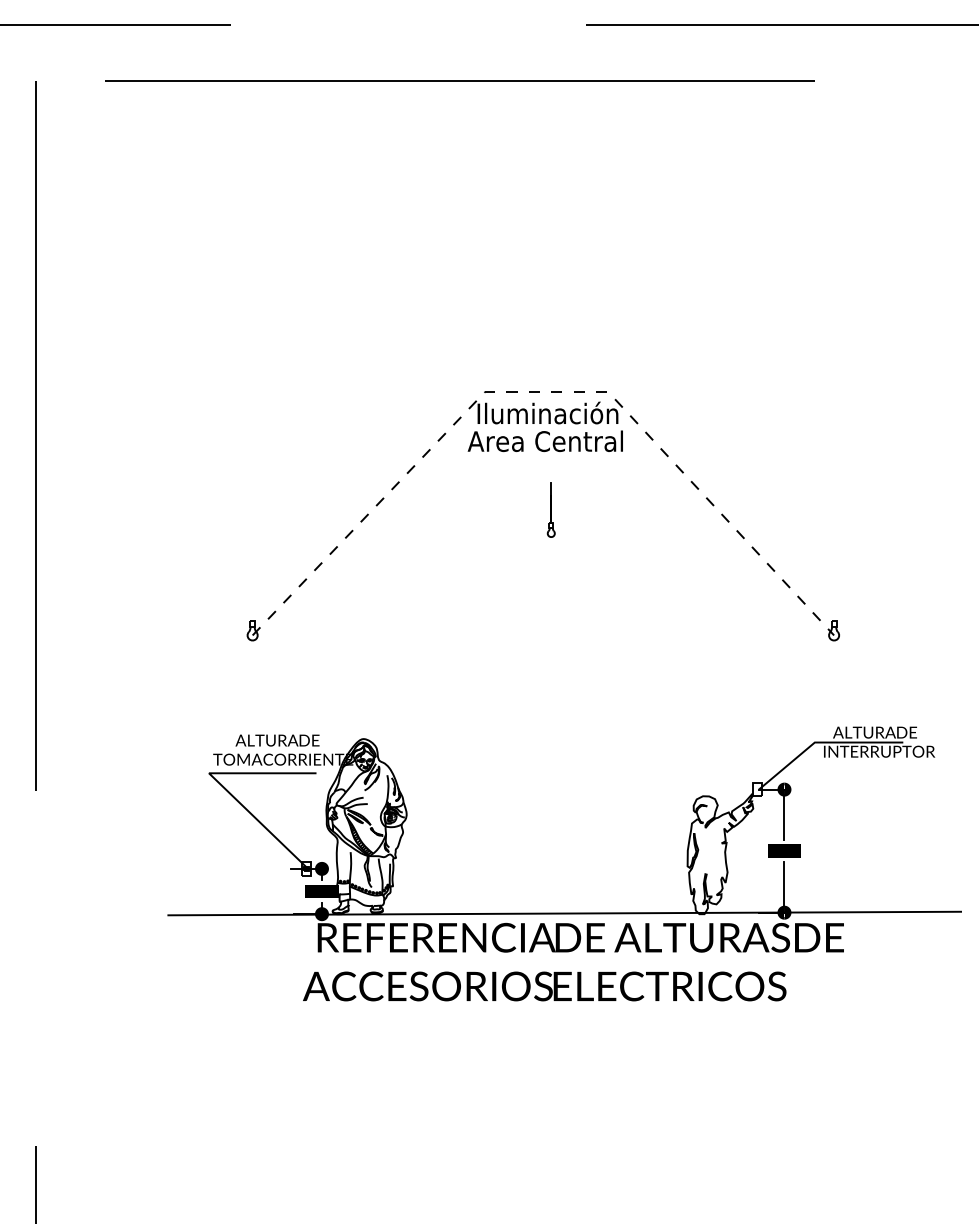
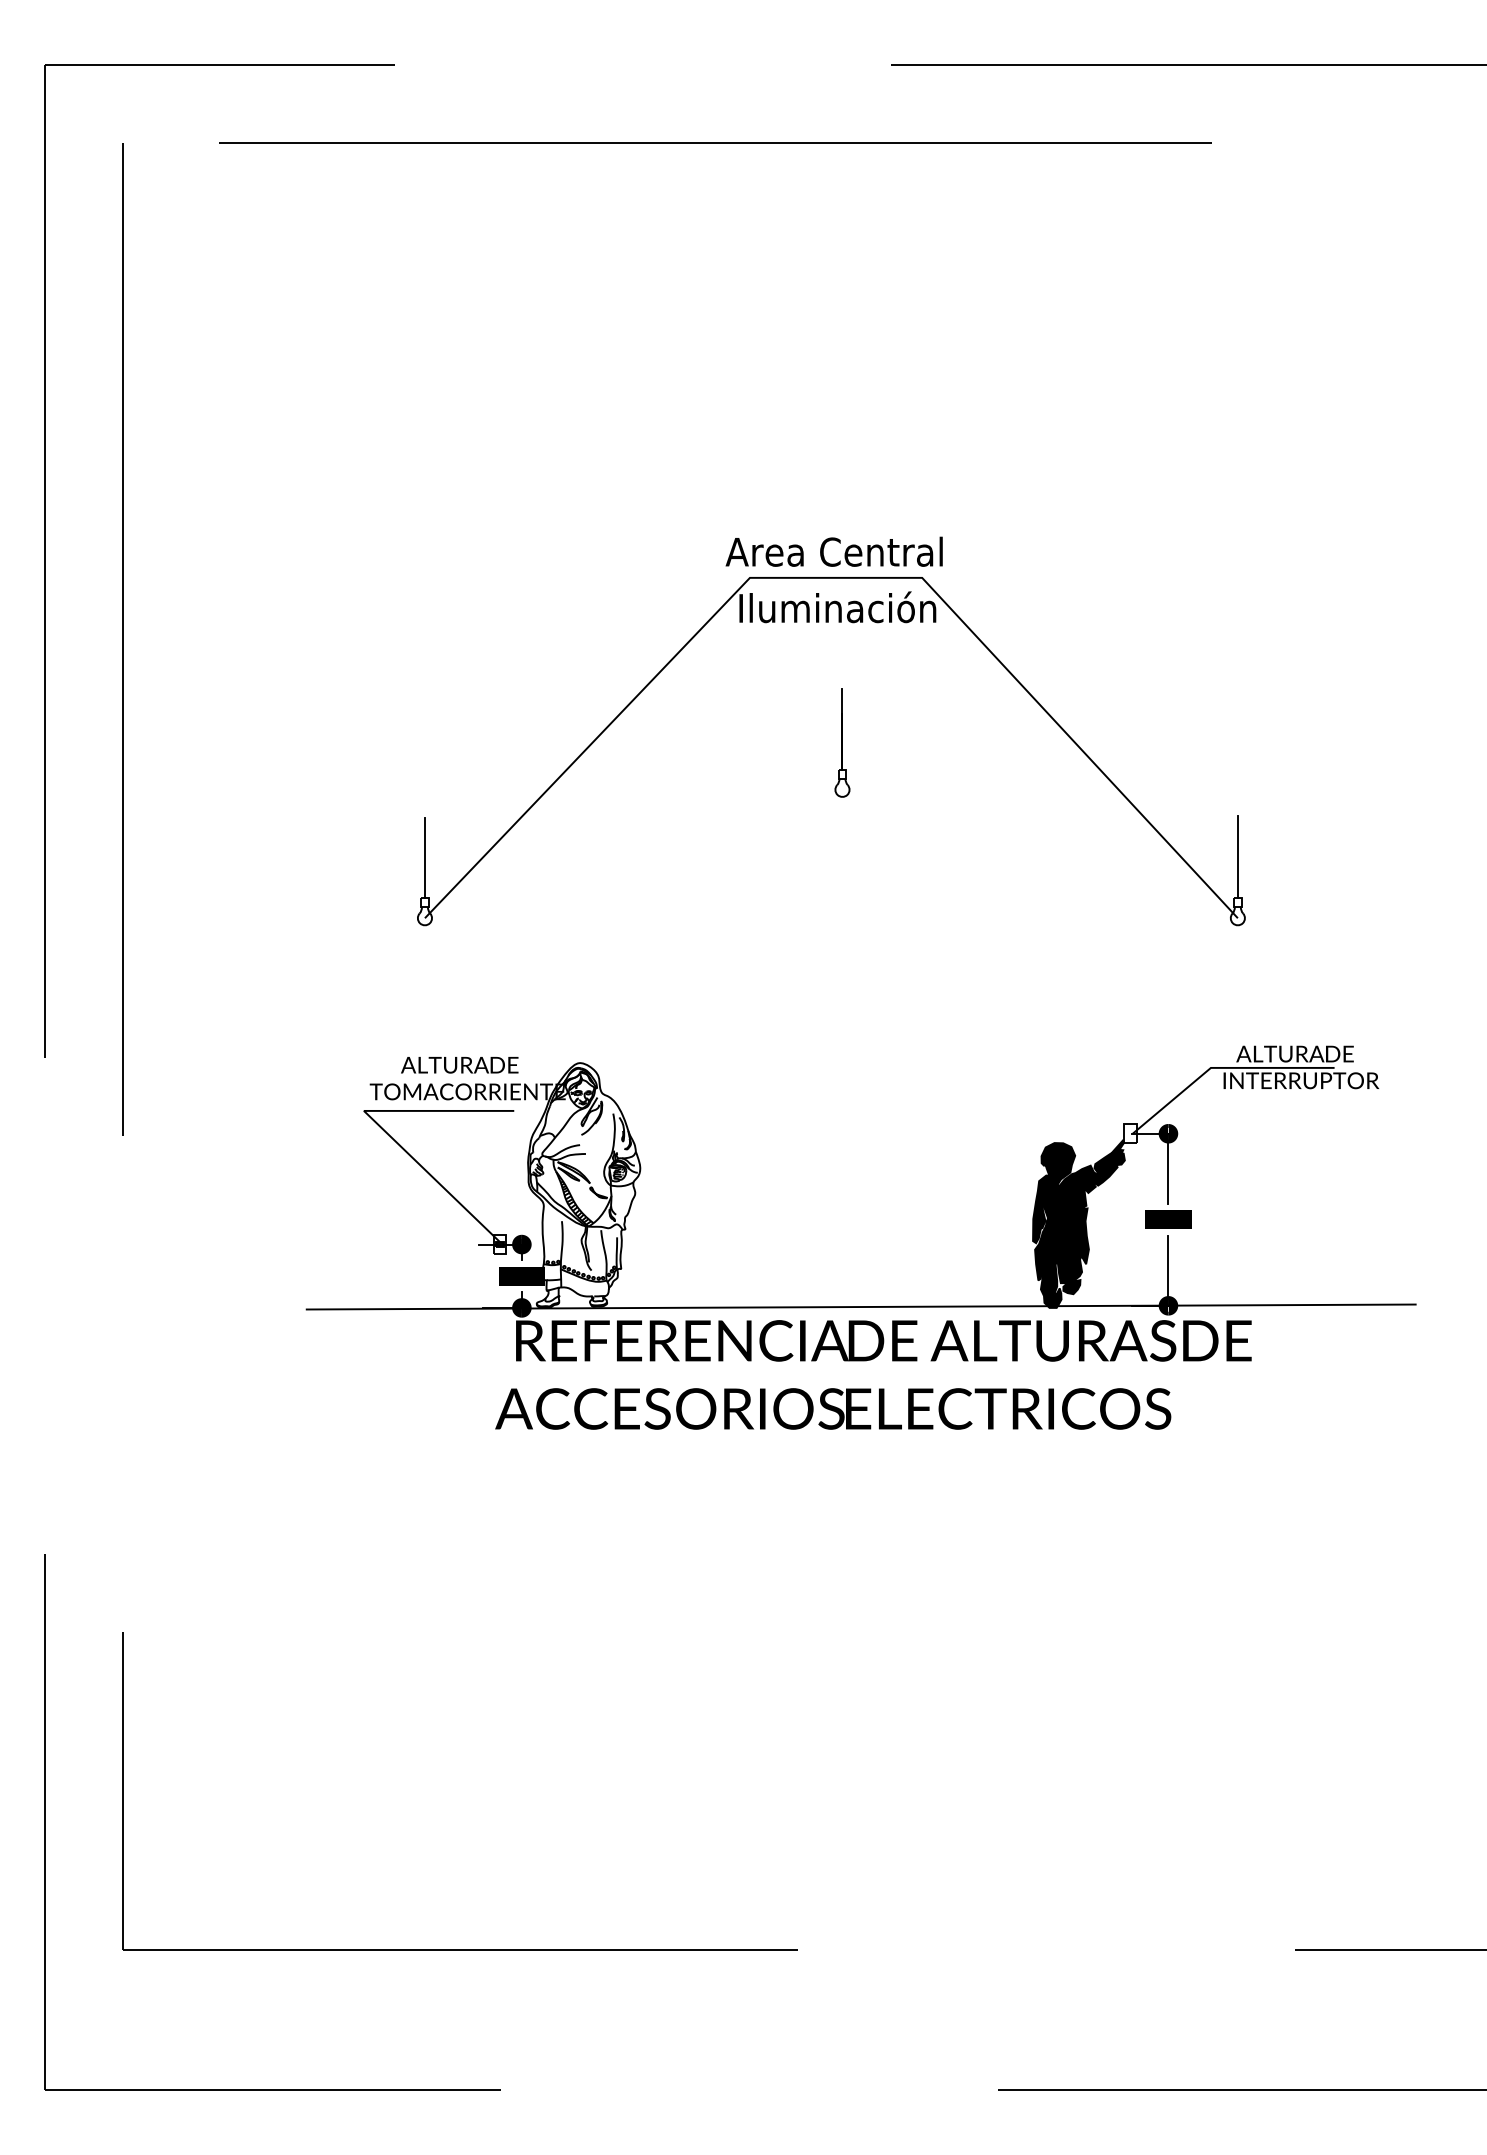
line: (544, 391) -> (833, 577), dashed -> solid
text: (544, 441) -> (833, 551), moved
part: (551, 509) -> (842, 742), size x1.43
line: (833, 591) -> (1237, 856), added
line: (252, 592) -> (424, 857), added
fill: (720, 853) -> (1078, 1223), added

